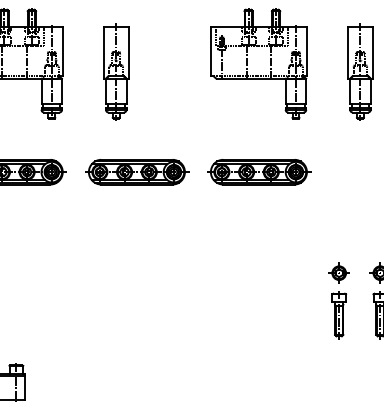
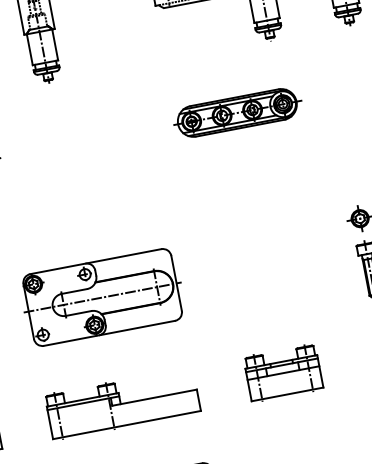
part: (137, 172) -> (87, 141), removed
part: (125, 296) -> (102, 297), added
part: (125, 382) -> (122, 403), added
part: (255, 382) -> (282, 373), added

